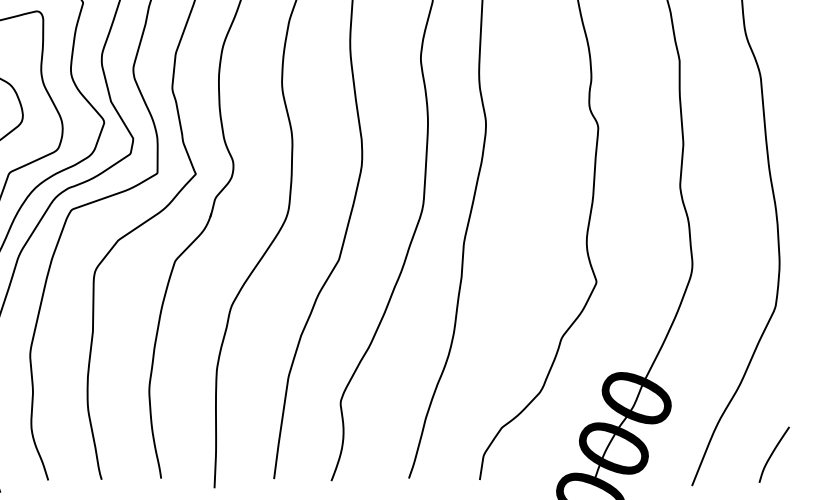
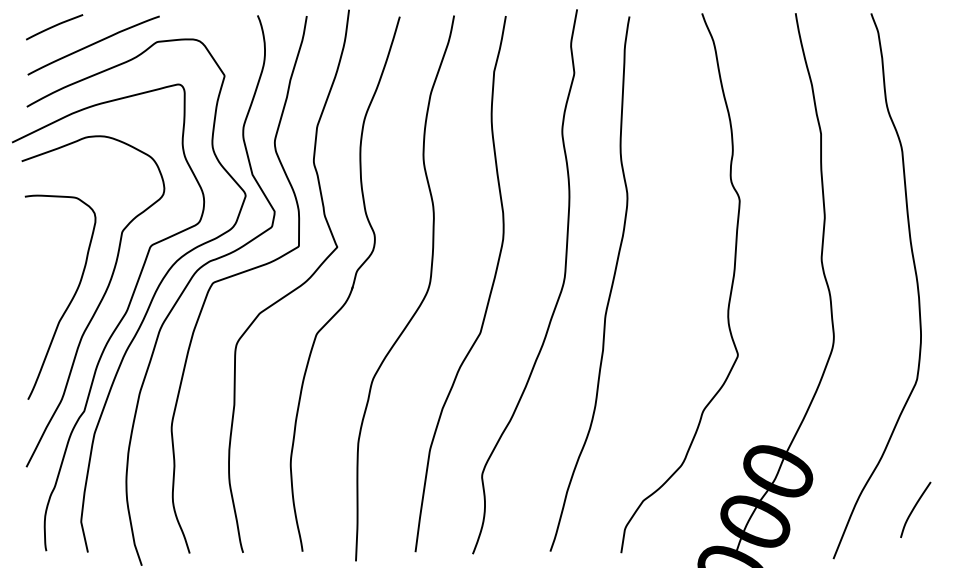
curve: (773, 454) -> (914, 509), moved

